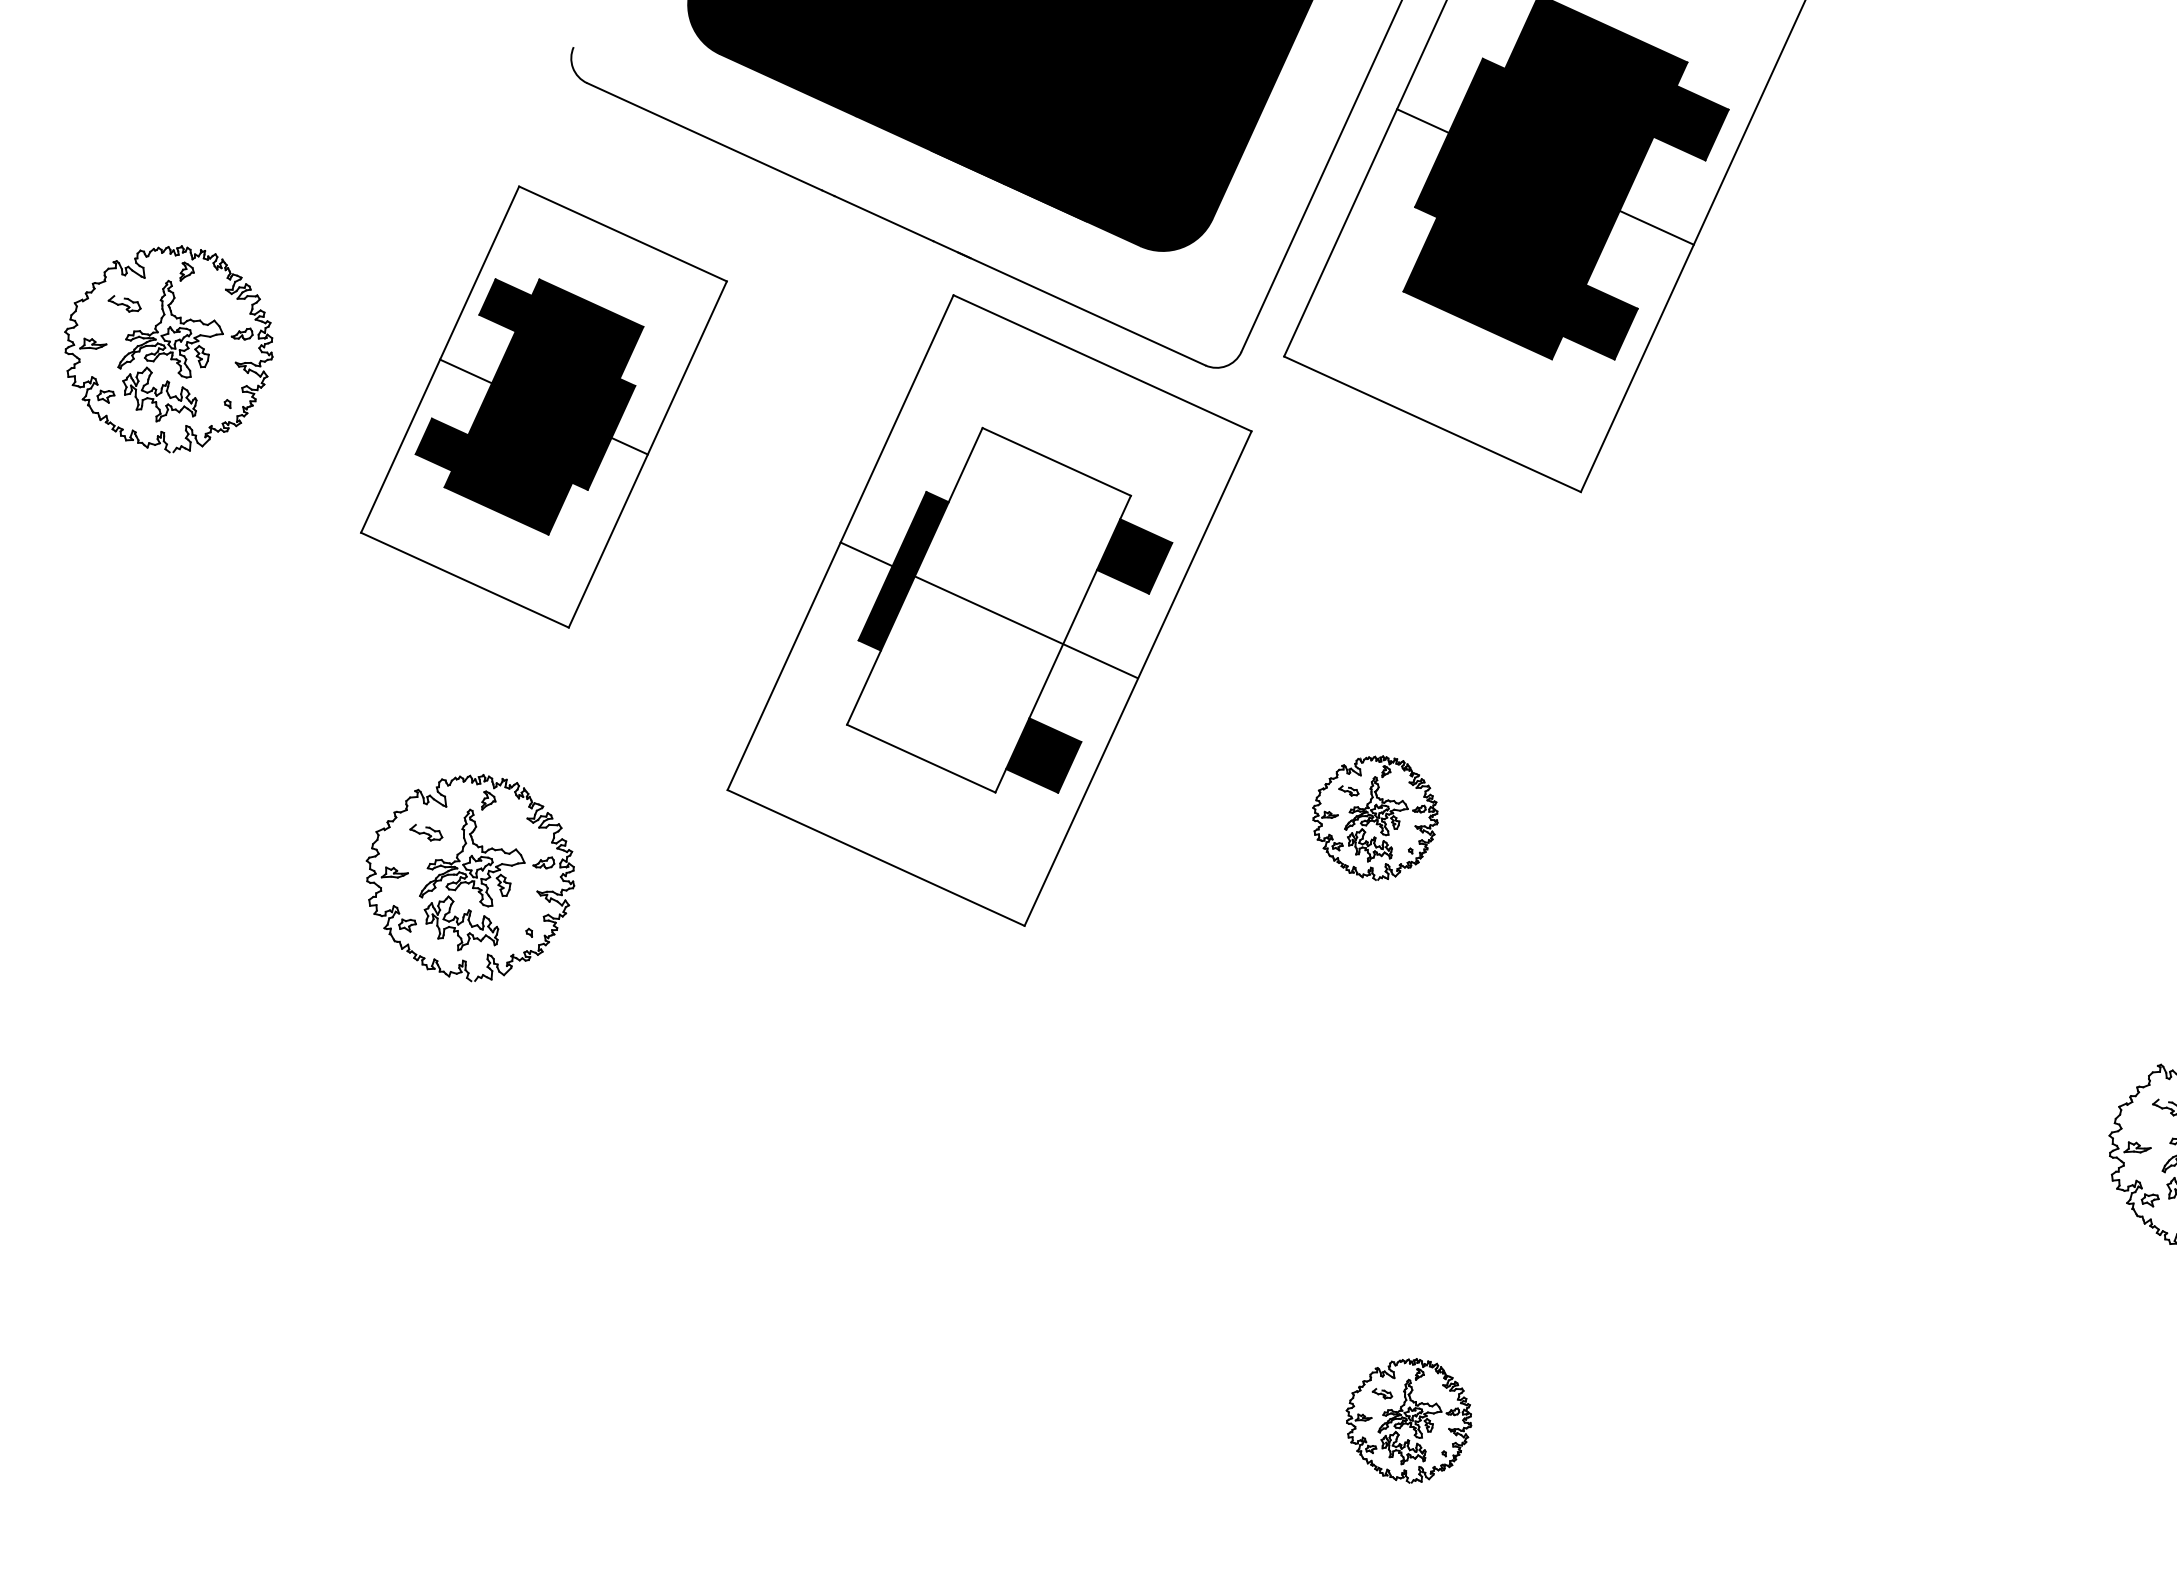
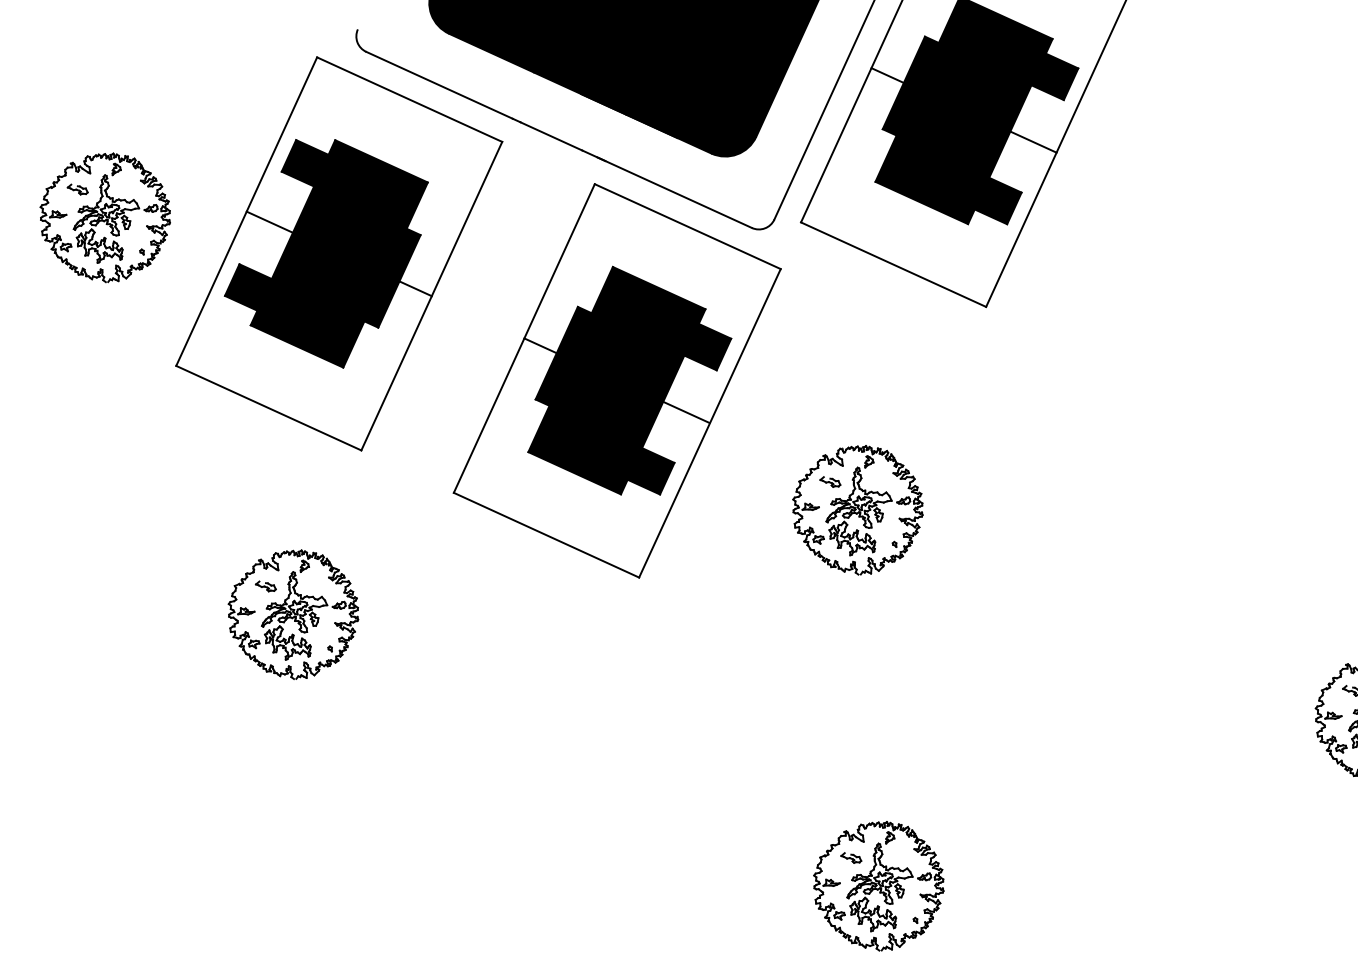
part: (544, 406) -> (339, 253), size x1.43
fill: (988, 609) -> (616, 380), added
part: (1374, 818) -> (857, 510), size x1.67
part: (470, 877) -> (293, 614), moved
part: (1408, 1421) -> (878, 886), size x1.67

